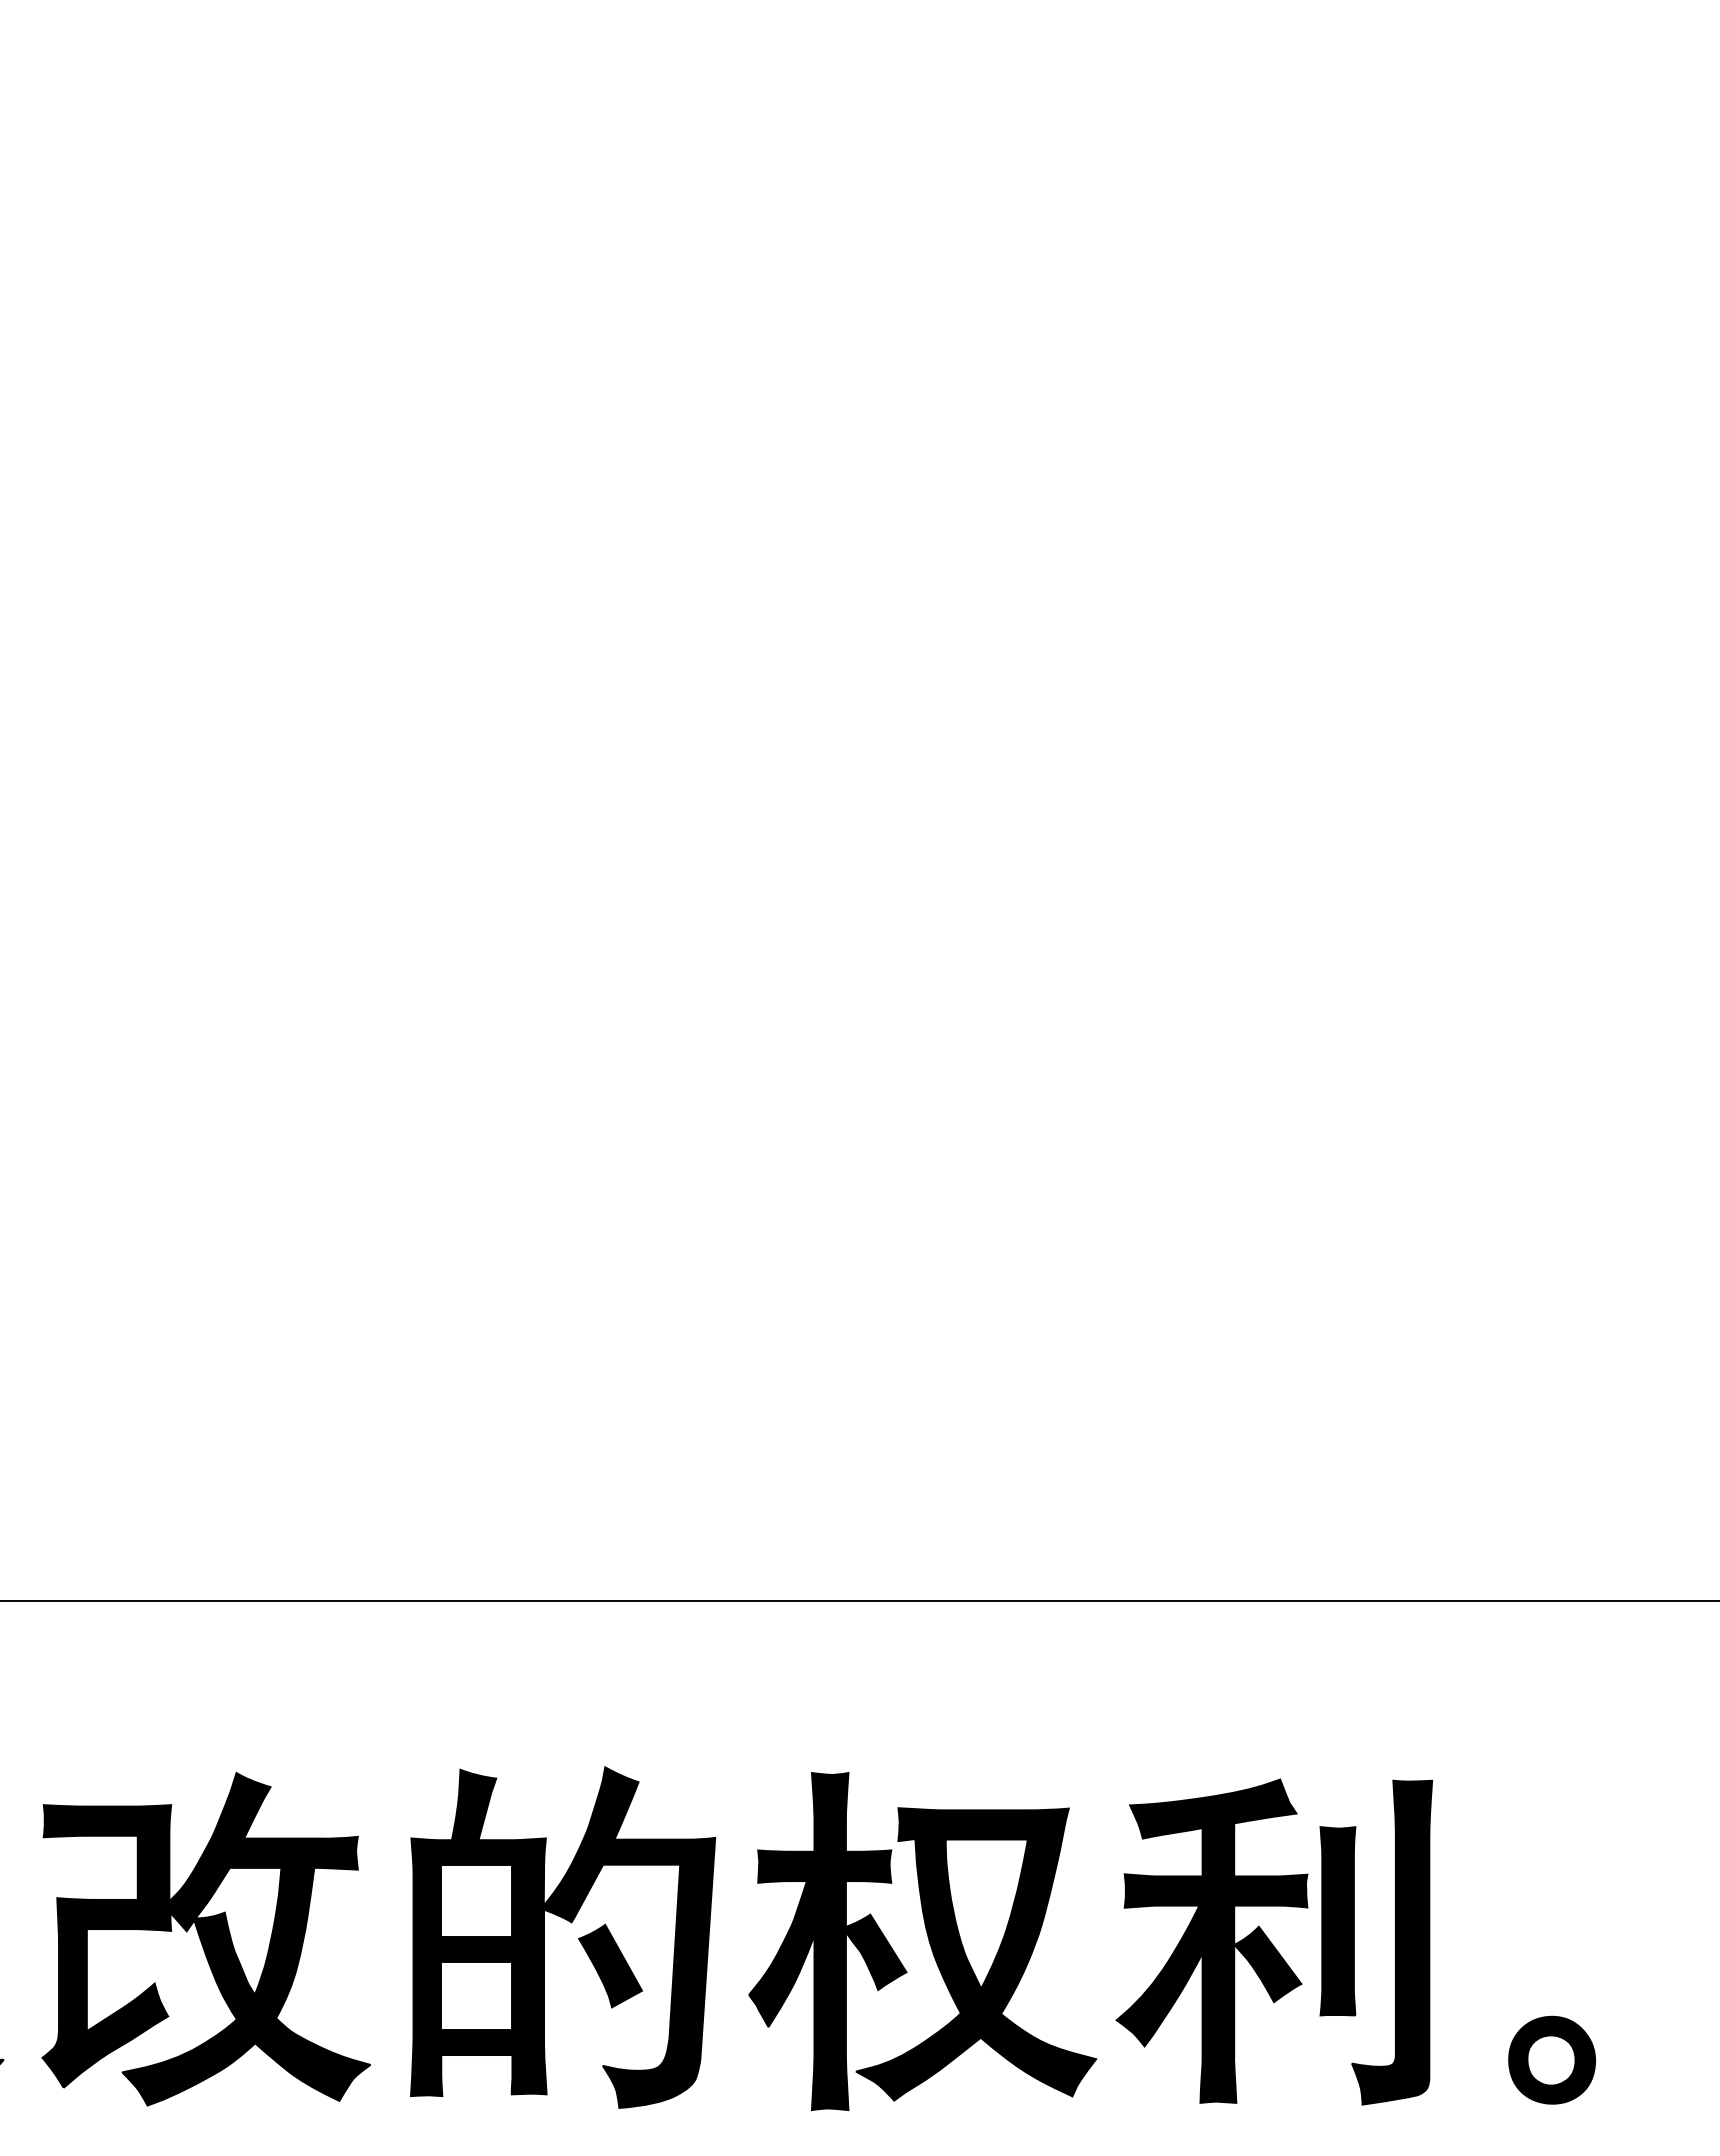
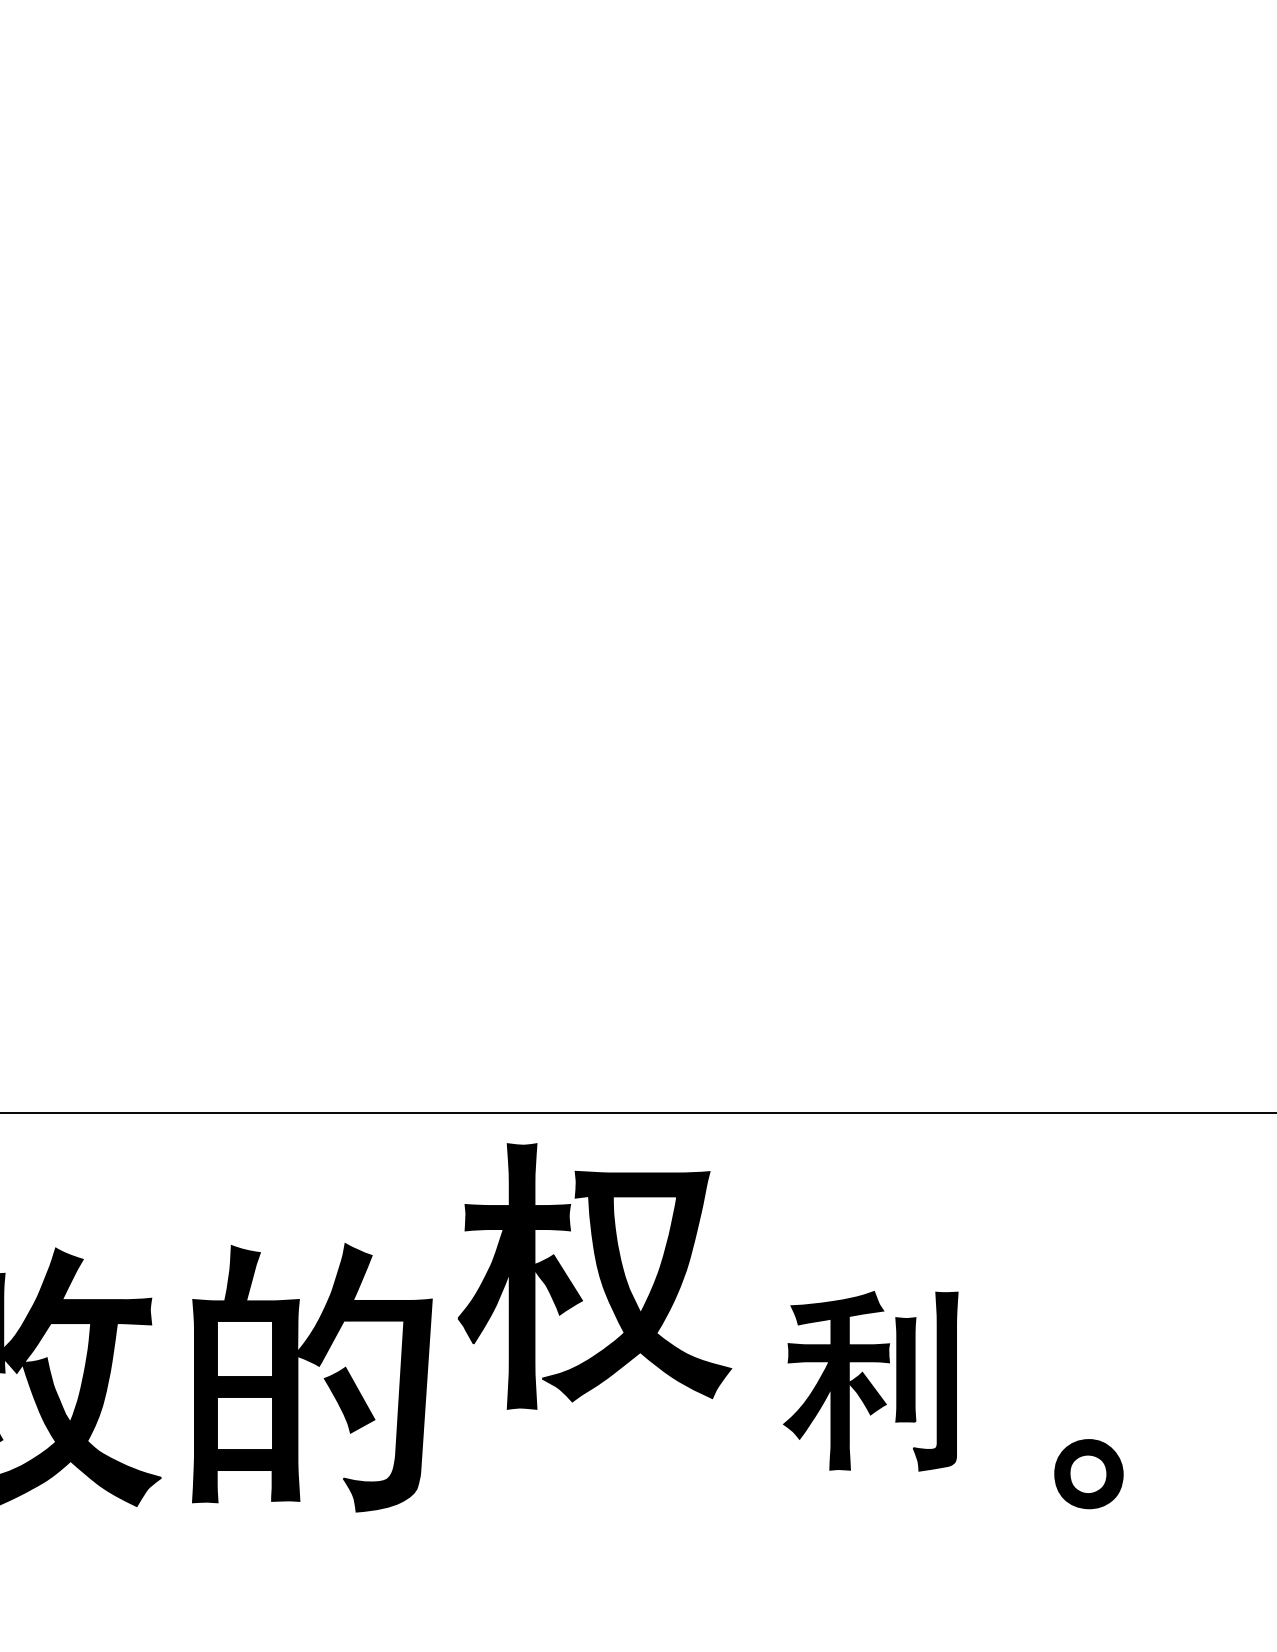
part: (922, 1941) -> (594, 1276), moved
part: (1274, 1941) -> (870, 1380), size x0.7

